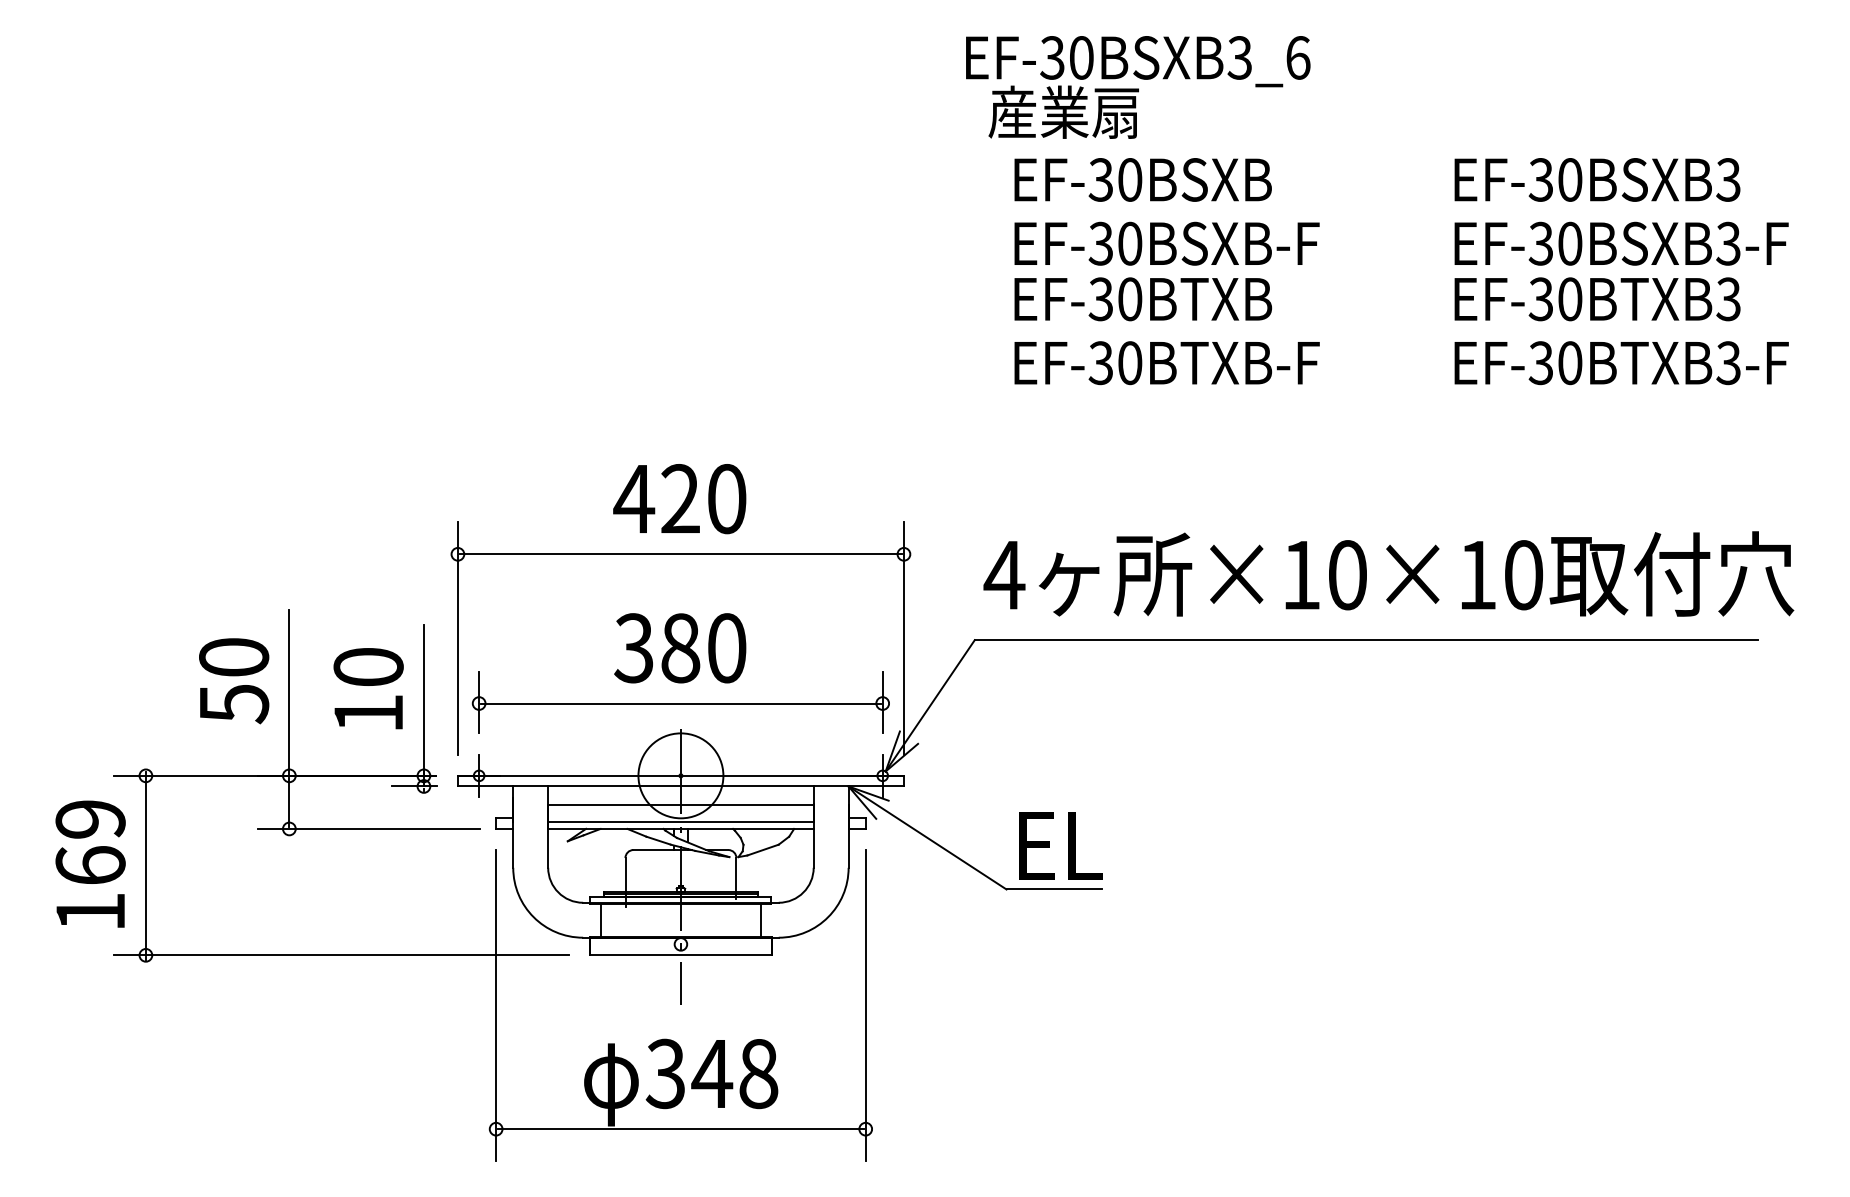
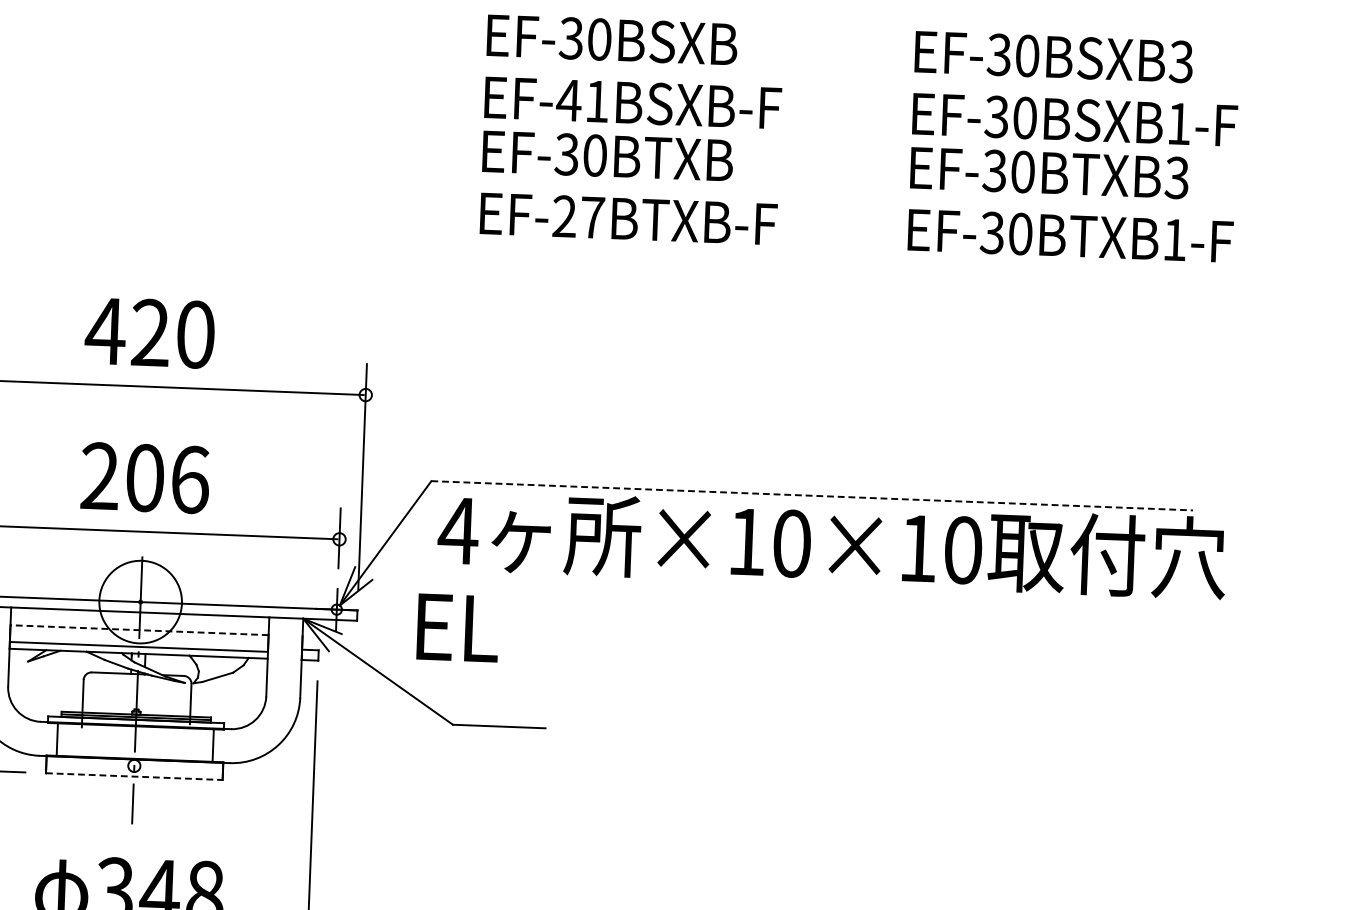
text: (1115, 243) -> (583, 100), EF-30BSXB-F -> EF-41BSXB-F
text: (1728, 243) -> (1178, 123), EF-30BSXB3-F -> EF-30BSXB1-F
text: (1115, 363) -> (578, 217), EF-30BTXB-F -> EF-27BTXB-F
text: (1728, 363) -> (1174, 240), EF-30BTXB3-F -> EF-30BTXB1-F
text: (1388, 573) -> (831, 543), moved
line: (1366, 640) -> (812, 496), solid -> dashed
text: (680, 648) -> (144, 478), 380 -> 206
line: (680, 804) -> (139, 629), solid -> dashed
text: (1060, 845) -> (457, 627), moved
line: (681, 955) -> (134, 776), solid -> dashed

